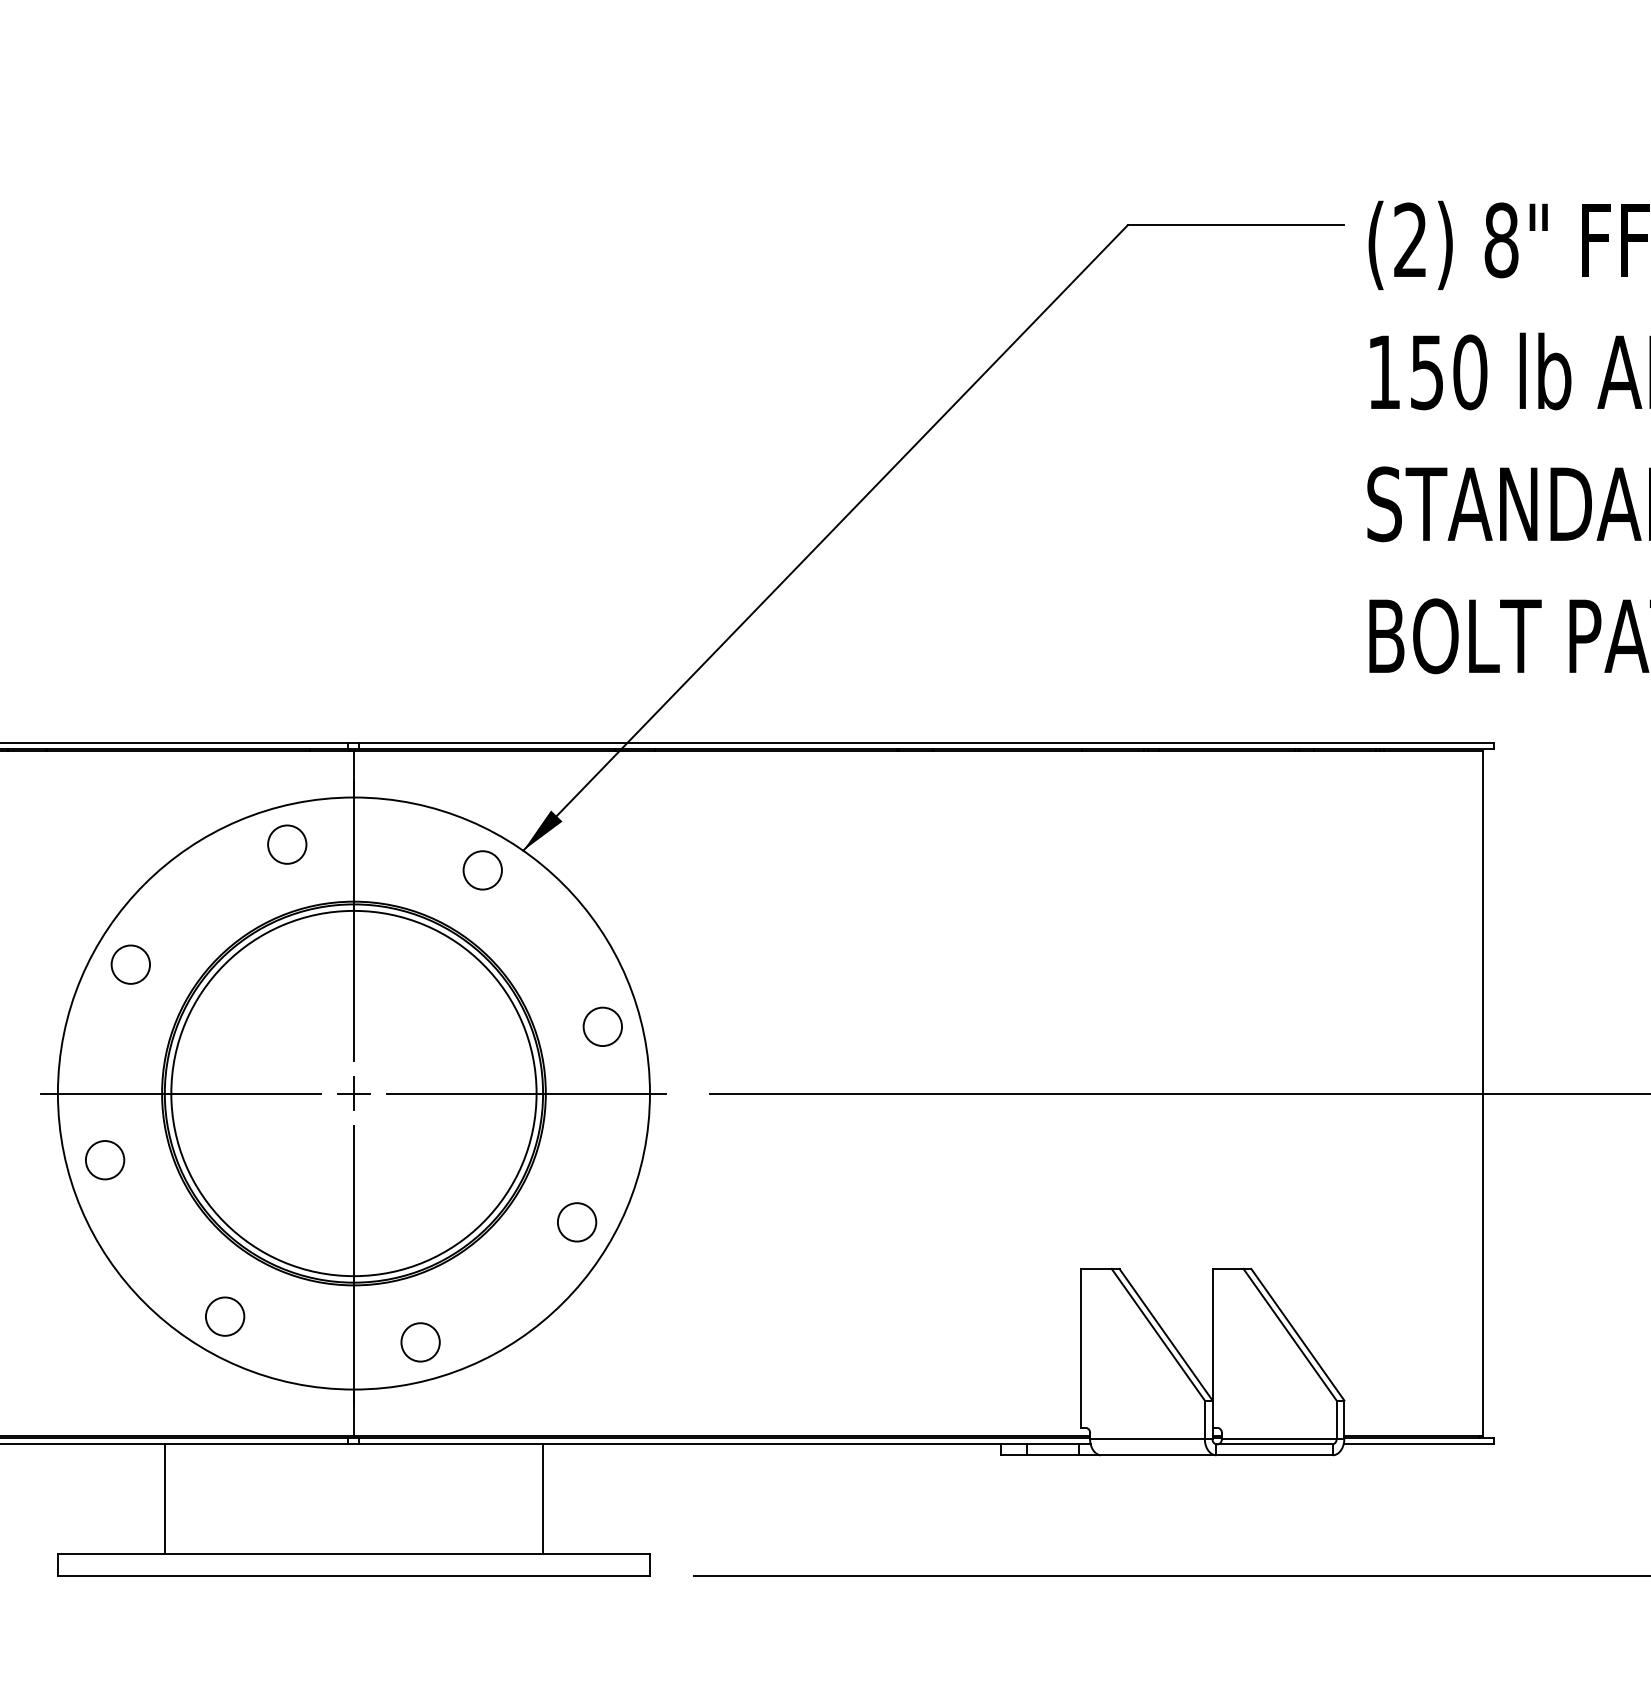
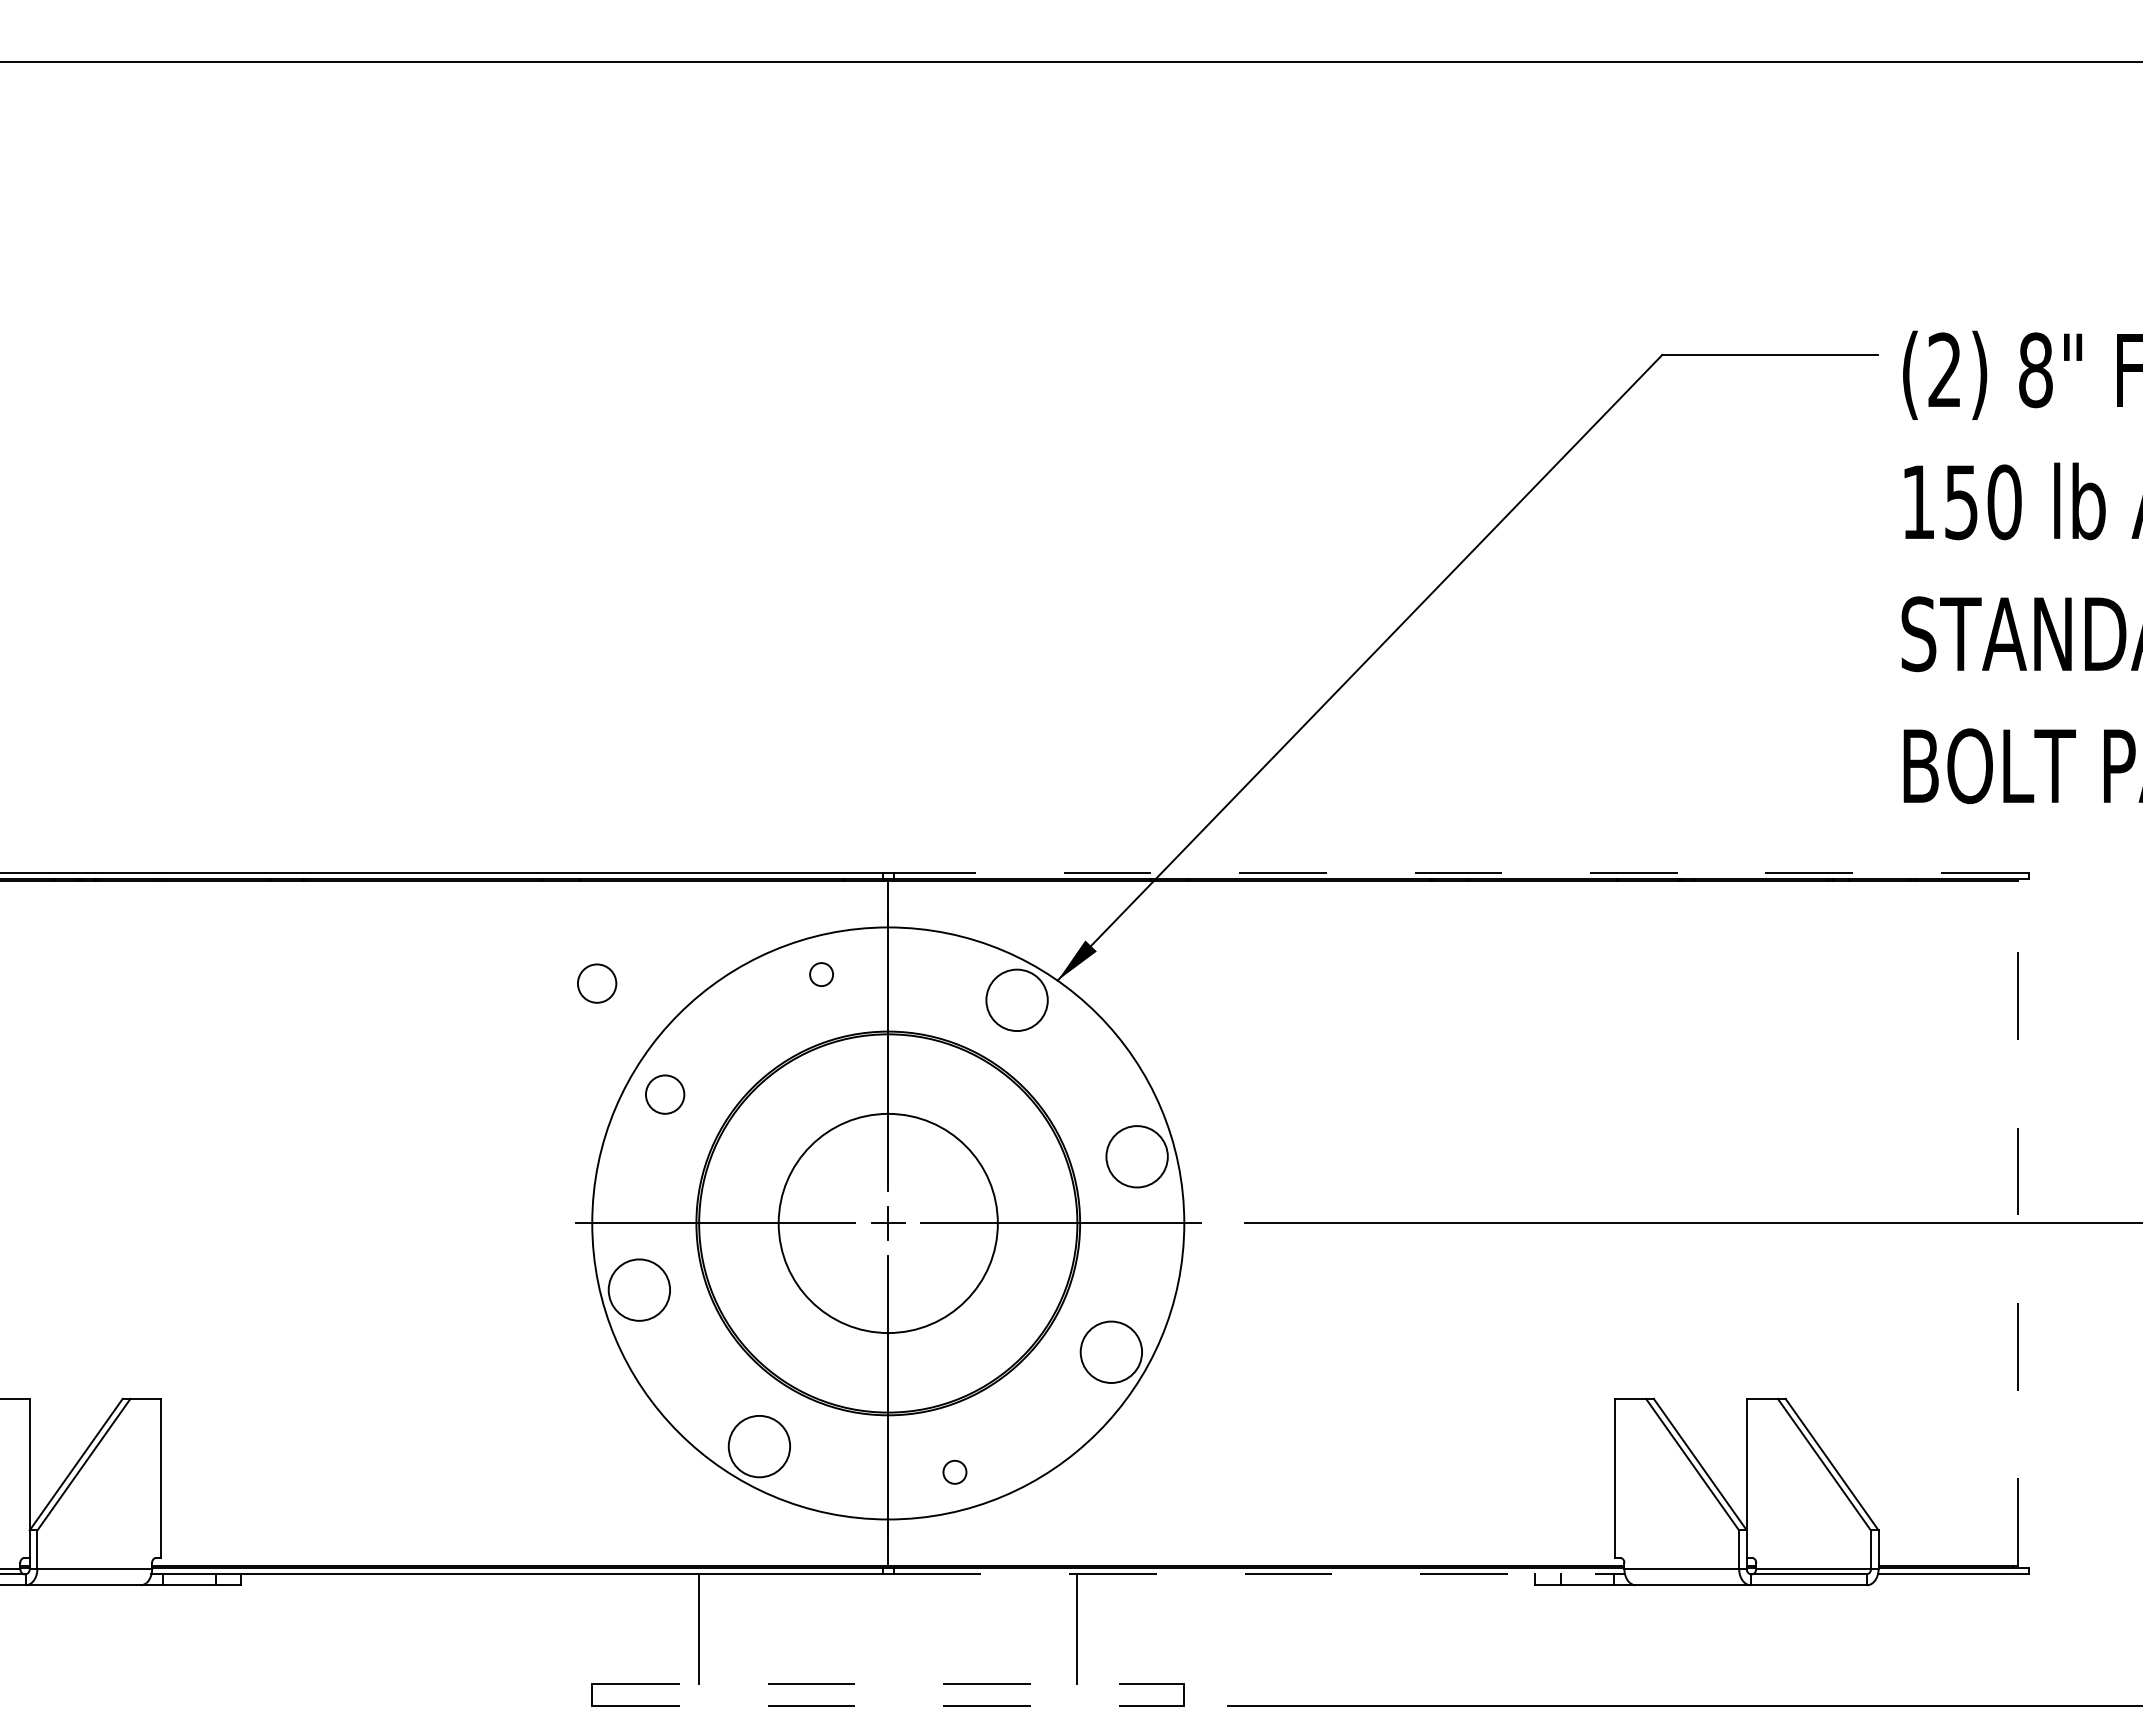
line: (926, 742) -> (1460, 872), solid -> dashed
circle: (287, 844) -> (821, 974), size x0.6
circle: (63, 853) -> (597, 983), added
circle: (482, 870) -> (1016, 1000), size x1.6
circle: (602, 1026) -> (1136, 1156), size x1.6
circle: (353, 1093) -> (887, 1223), size x0.6
line: (1483, 1093) -> (2017, 1223), solid -> dashed
circle: (105, 1159) -> (639, 1289), size x1.6
circle: (577, 1222) -> (1111, 1352), size x1.6
circle: (225, 1316) -> (759, 1446), size x1.6
circle: (420, 1342) -> (954, 1472), size x0.6
line: (725, 1444) -> (1259, 1574), solid -> dashed
line: (354, 1553) -> (888, 1683), solid -> dashed
line: (354, 1575) -> (888, 1705), solid -> dashed

